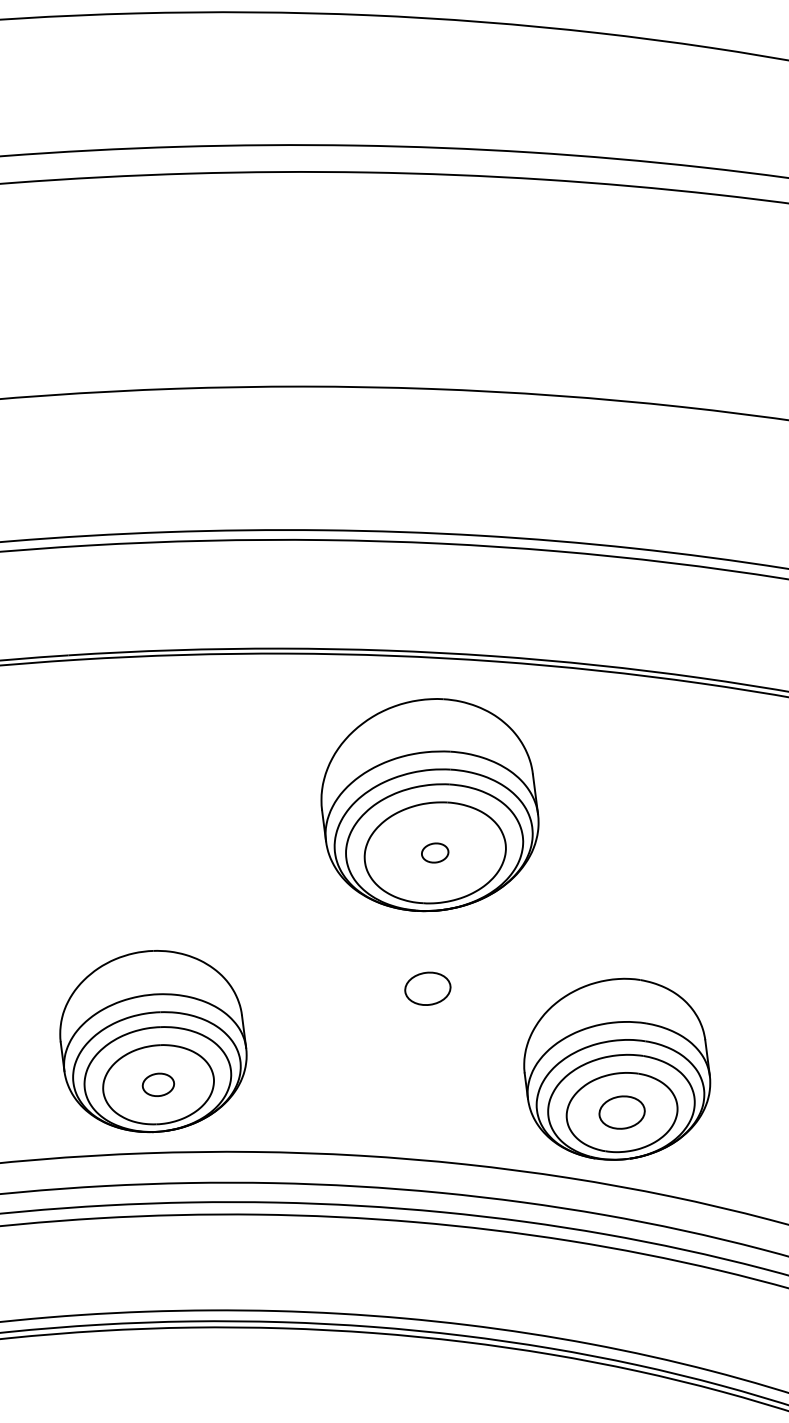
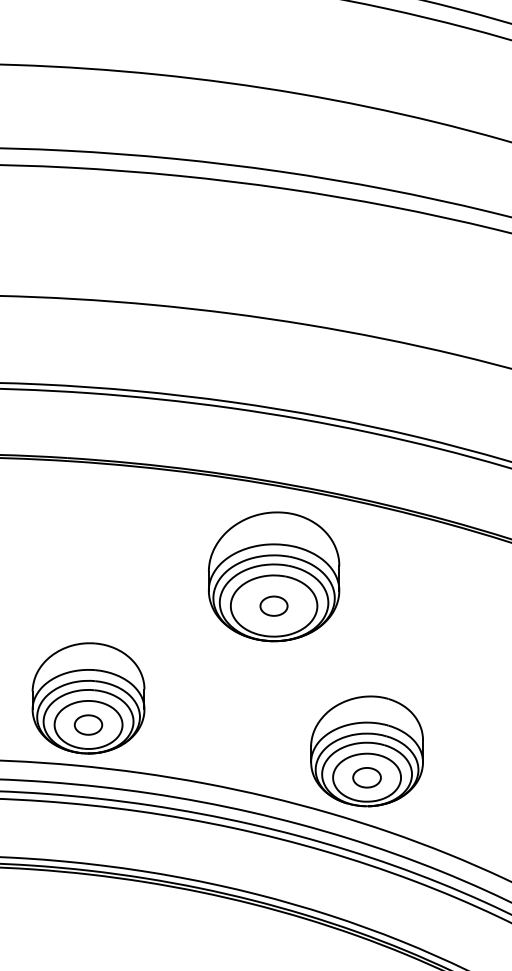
part: (434, 852) -> (273, 605), size x1.67
part: (426, 988) -> (258, 687), removed
part: (158, 1084) -> (88, 724), size x1.43

